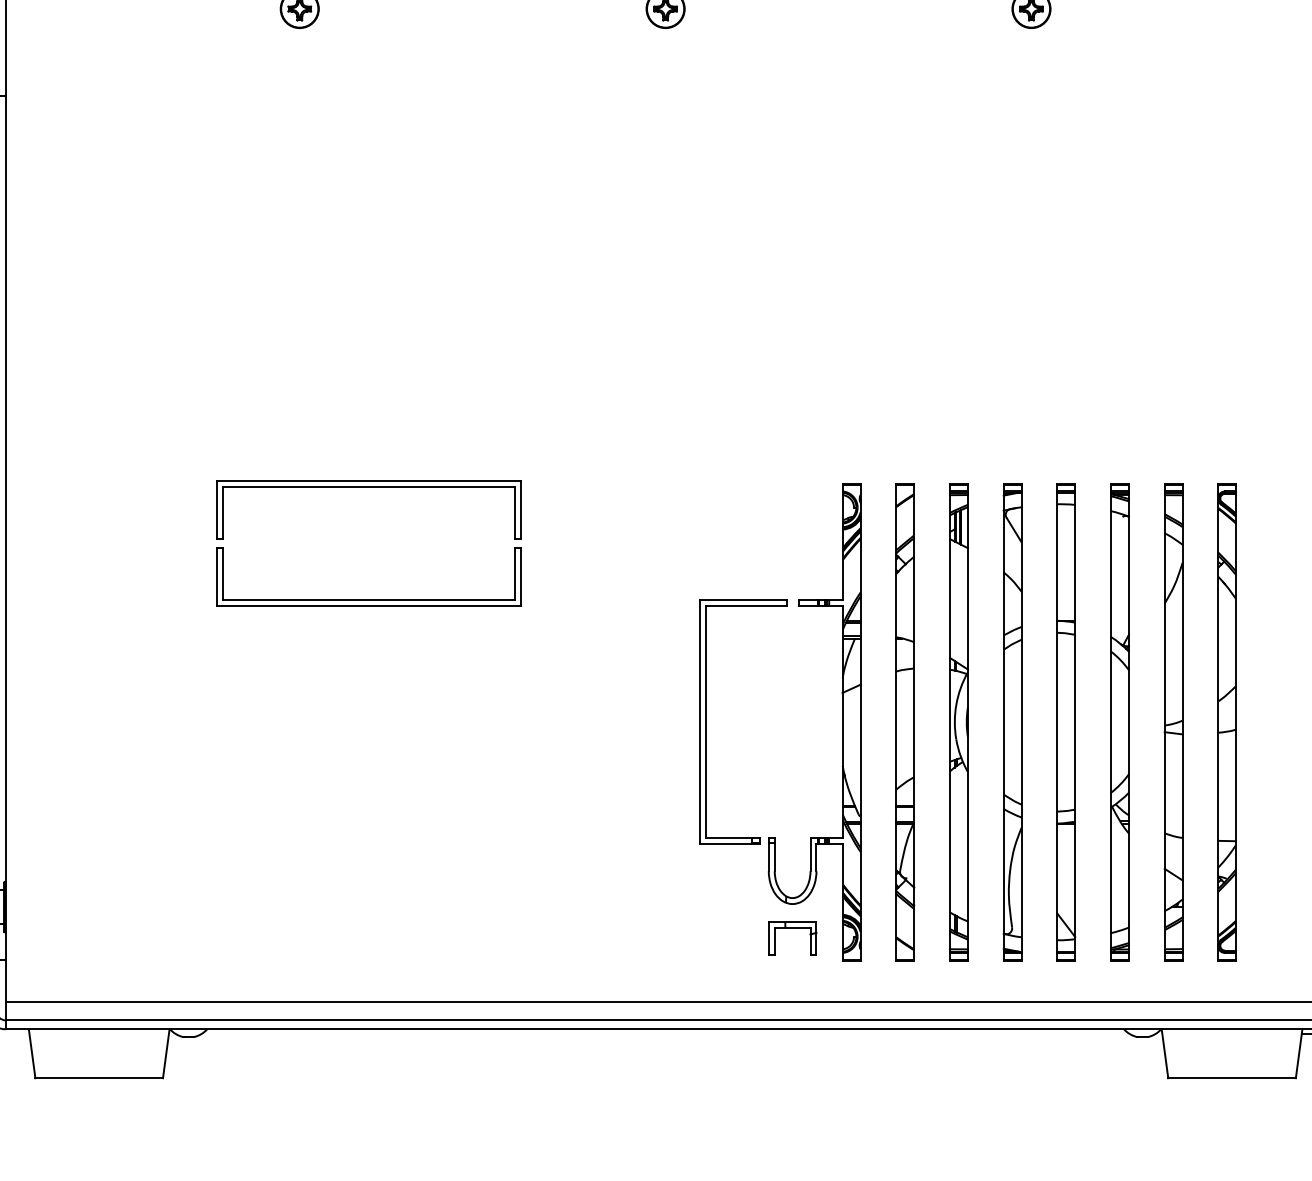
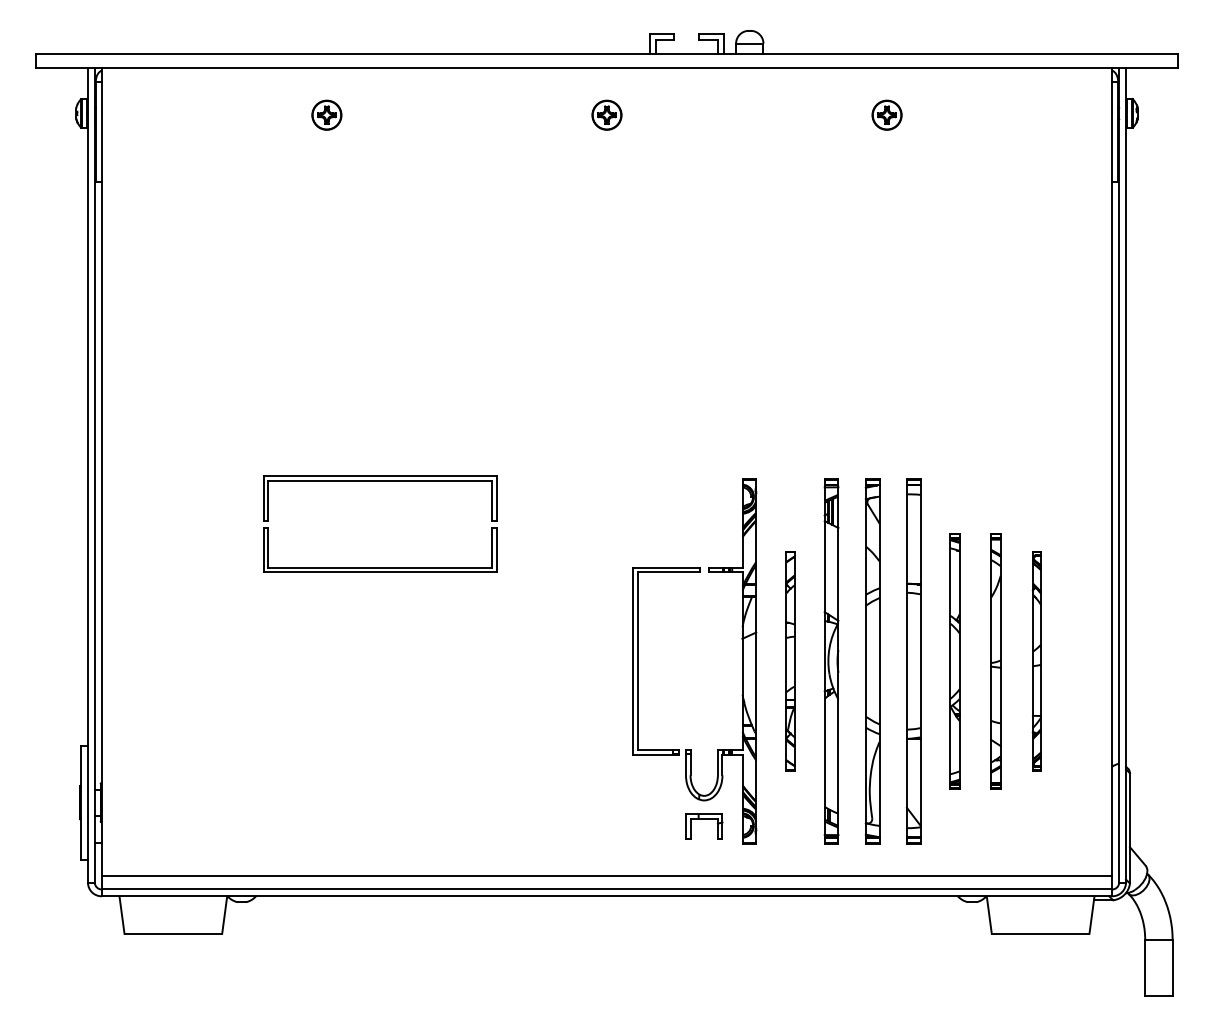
part: (905, 722) -> (790, 661), size x0.6
part: (1119, 722) -> (954, 661), size x0.7
part: (1173, 722) -> (995, 661), size x0.7
part: (1226, 722) -> (1036, 661), size x0.6

